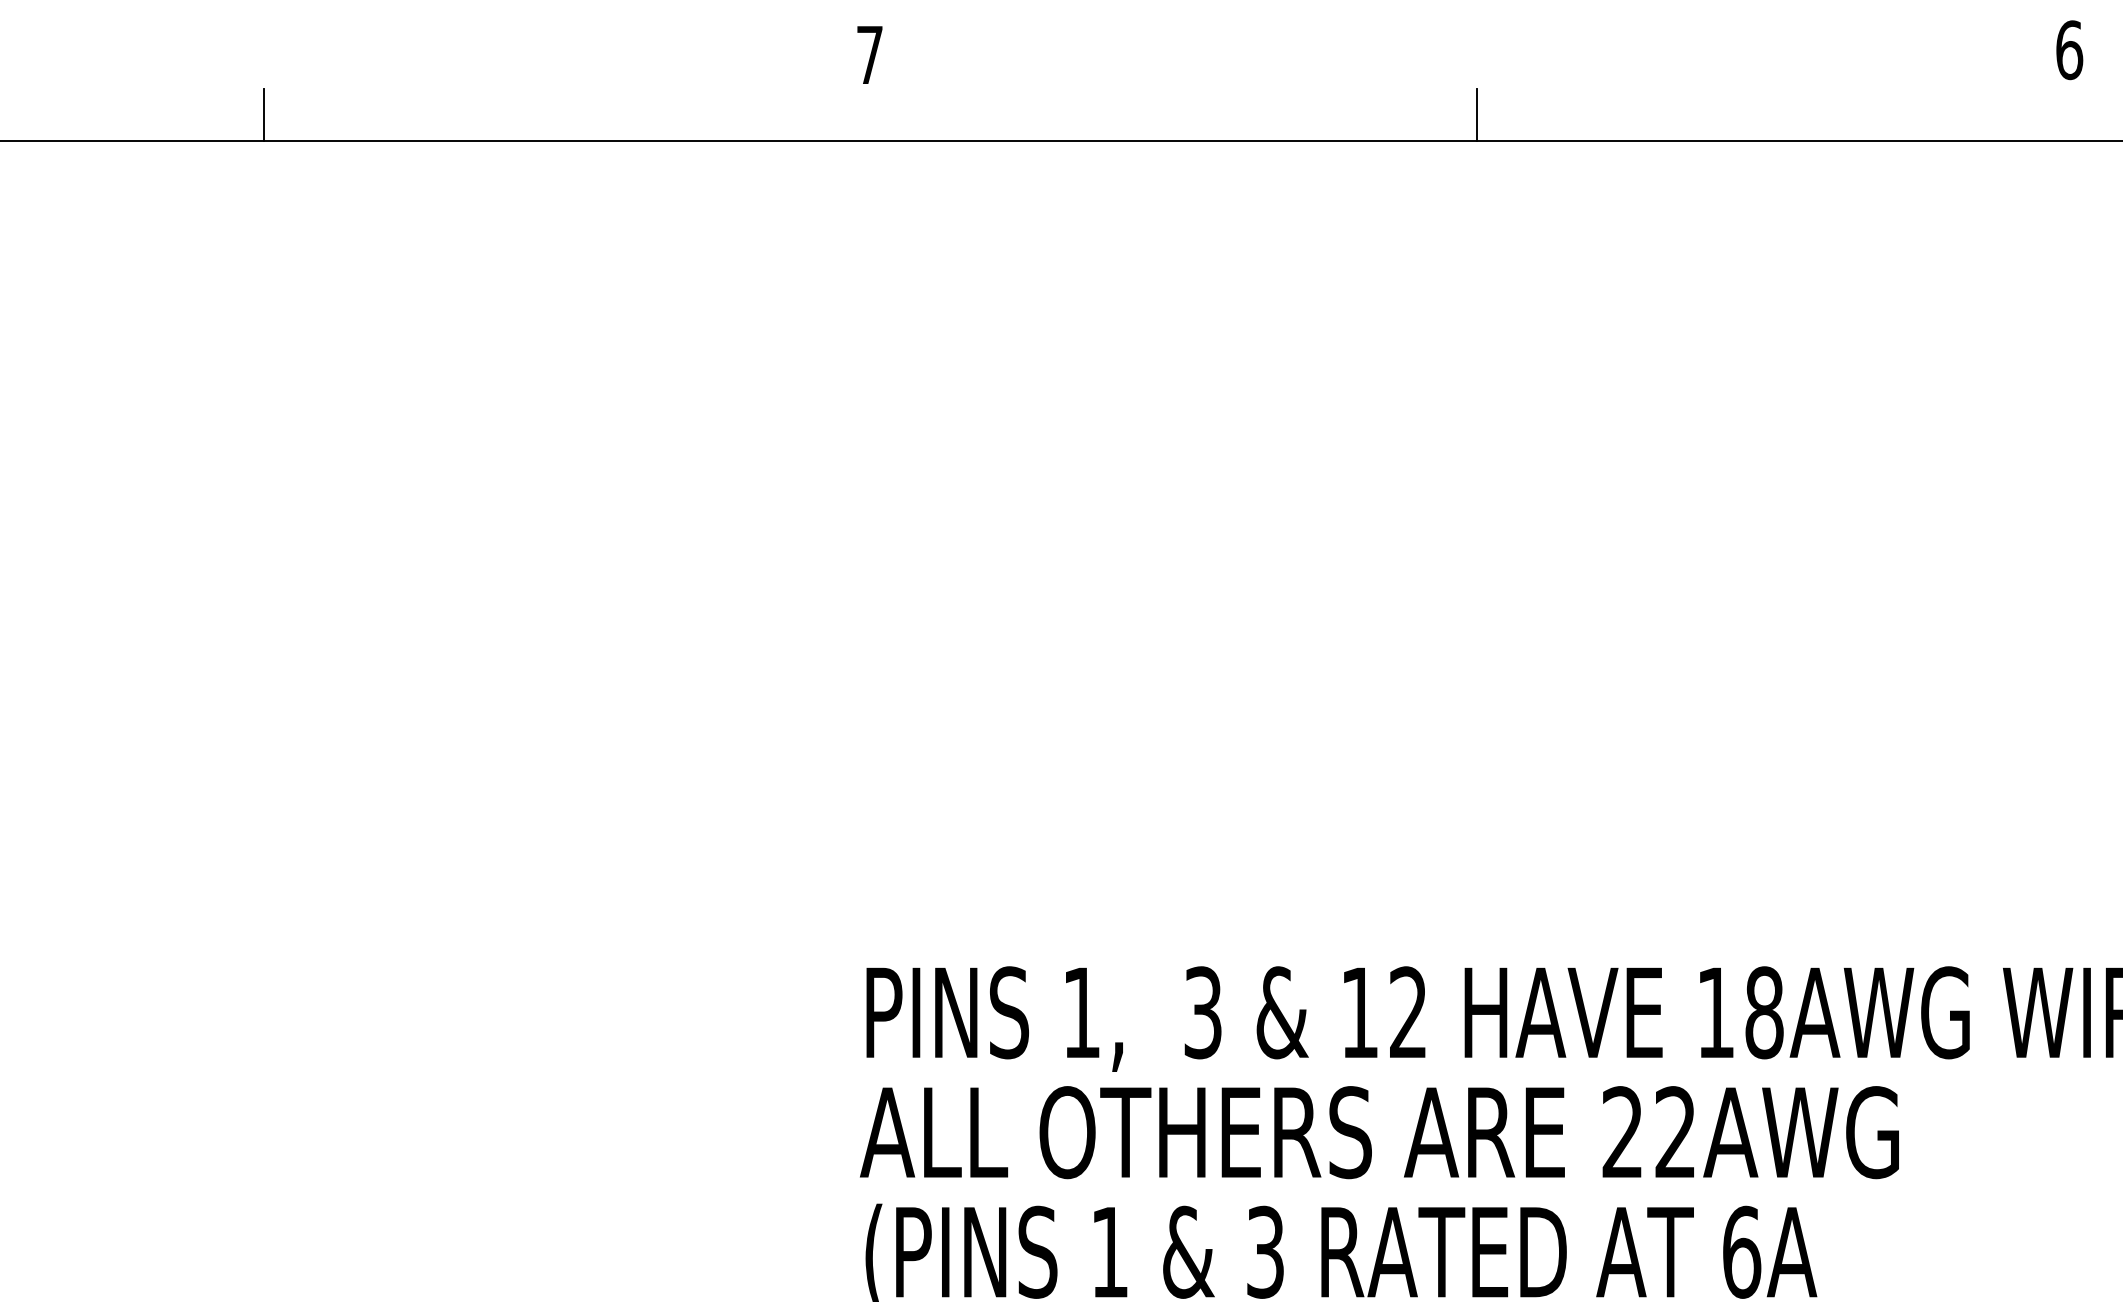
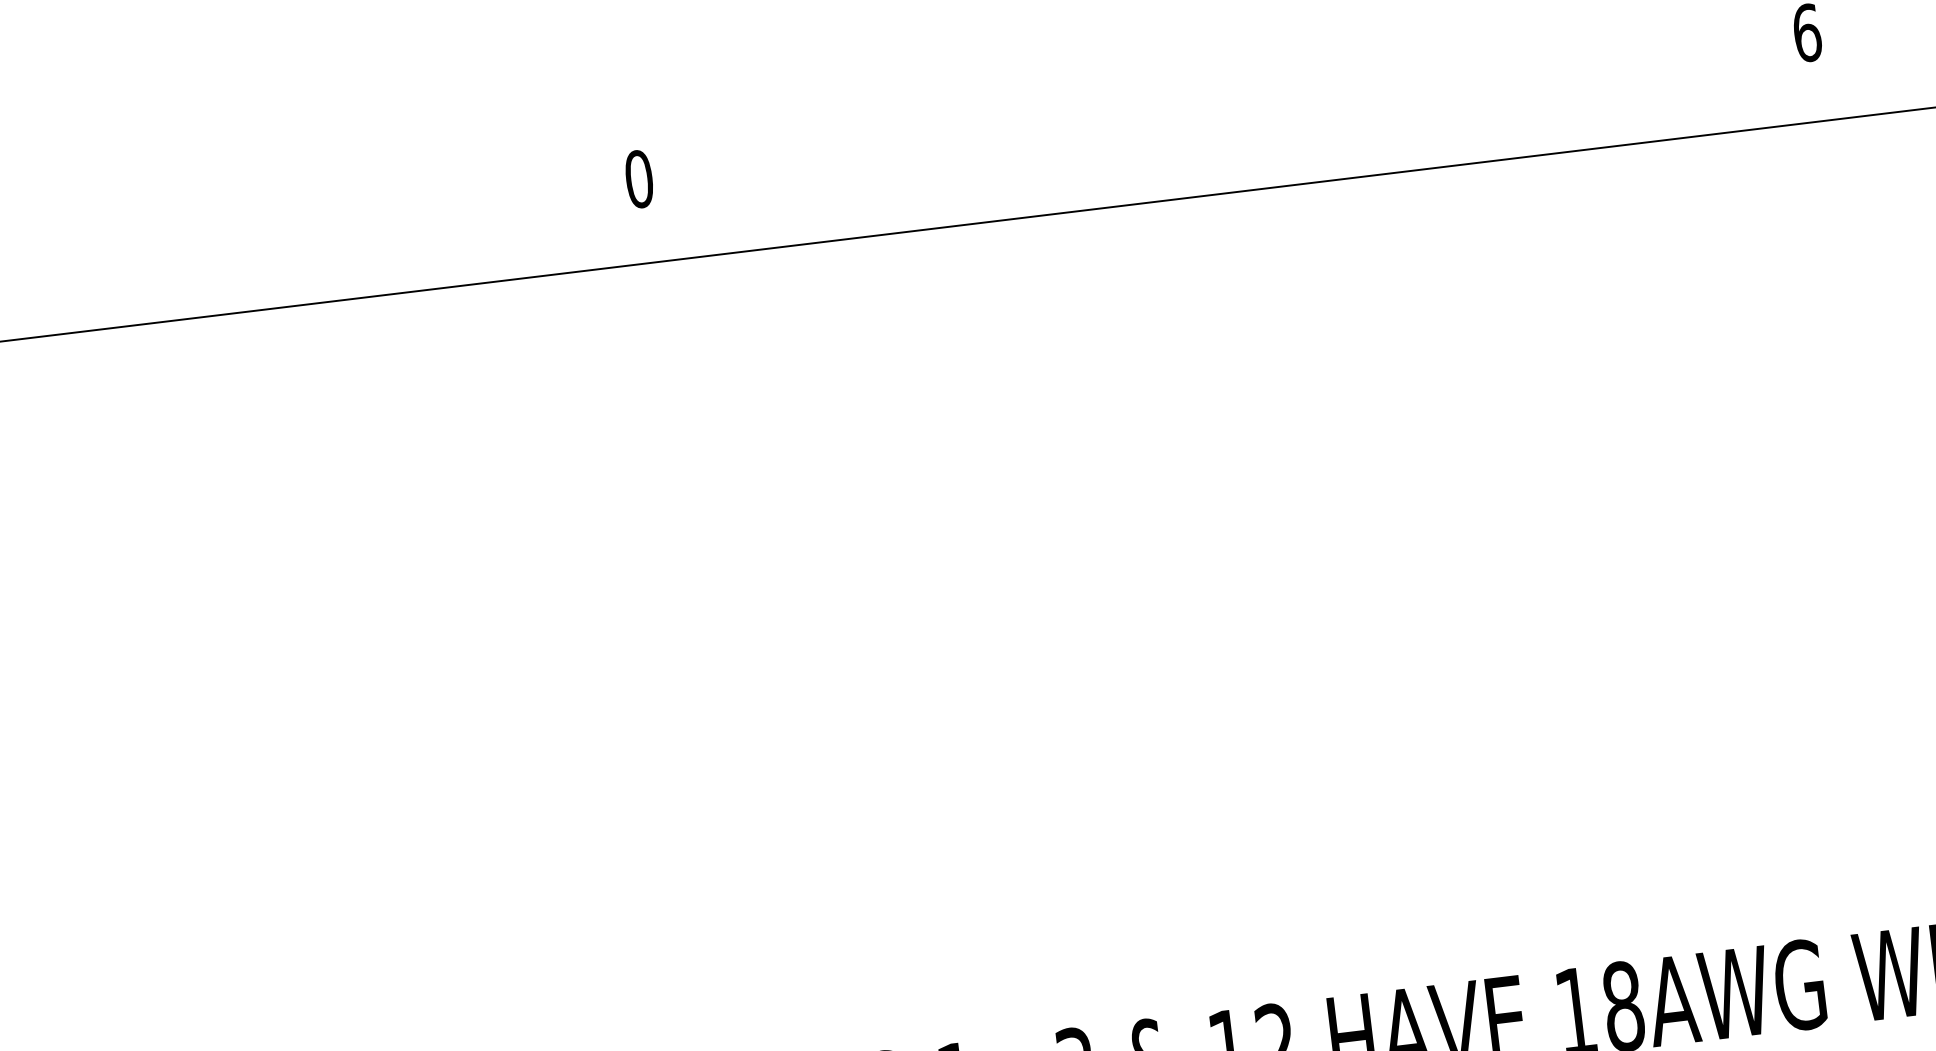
text: (869, 54) -> (638, 178), 7 -> 0
line: (264, 114) -> (56, 308), removed
line: (1476, 114) -> (1237, 165), removed

